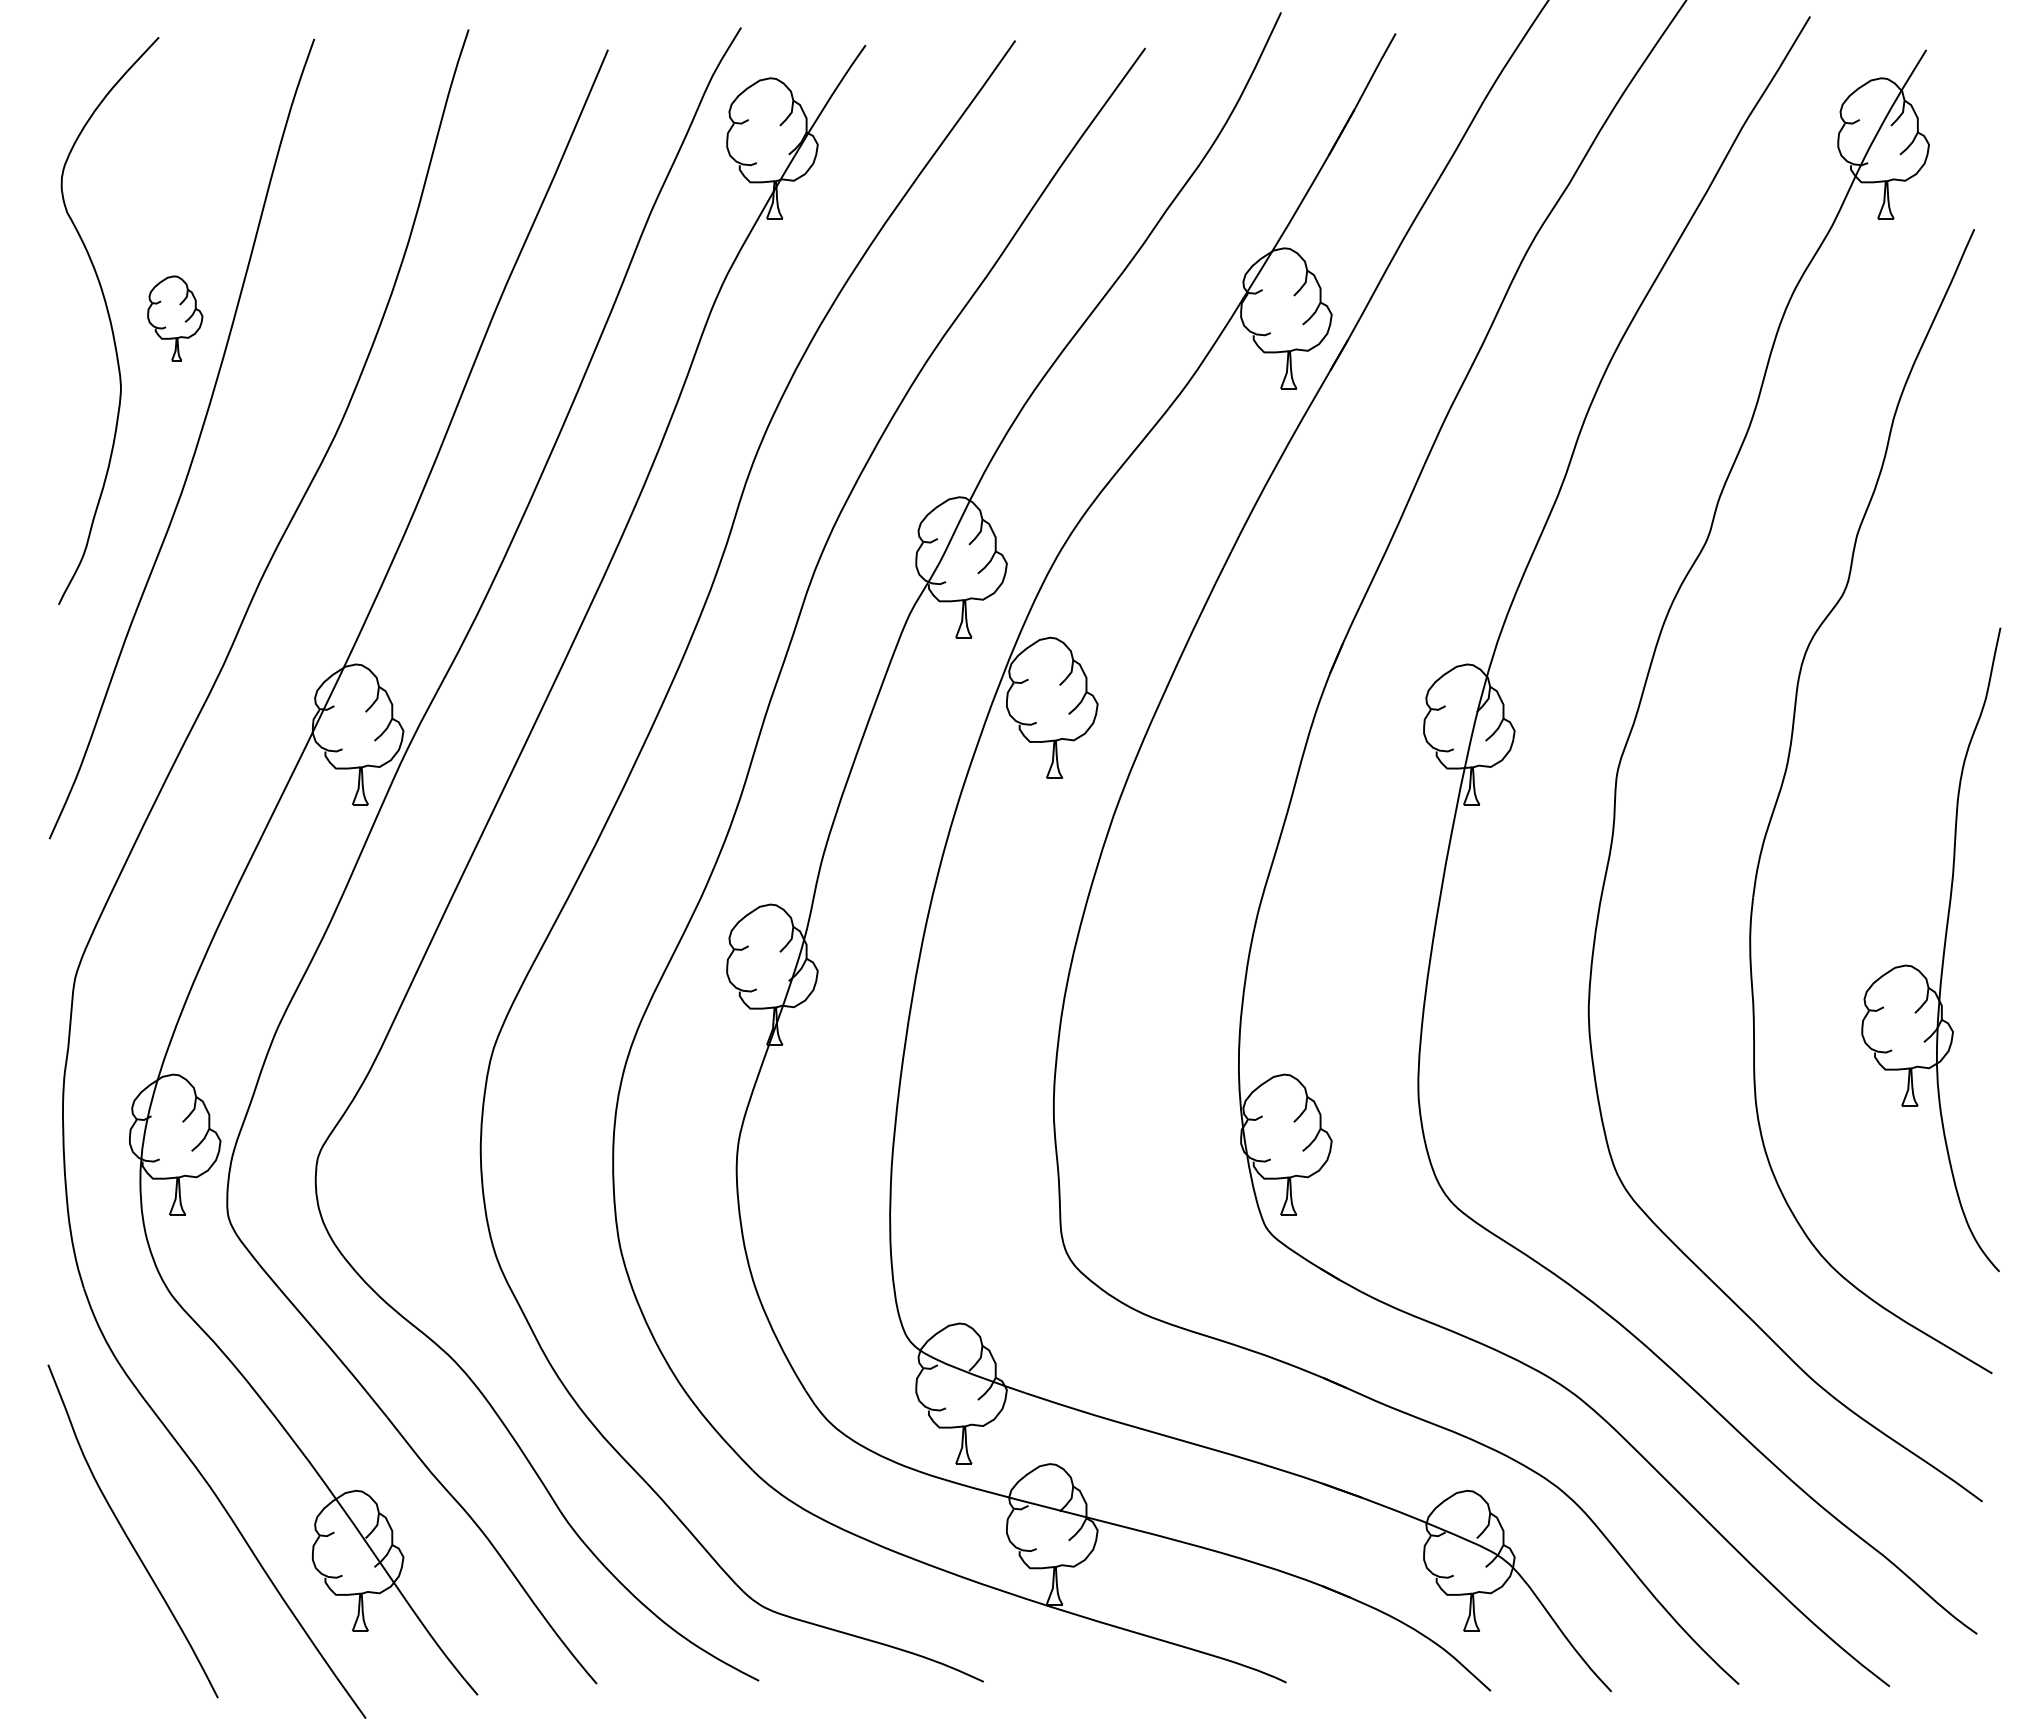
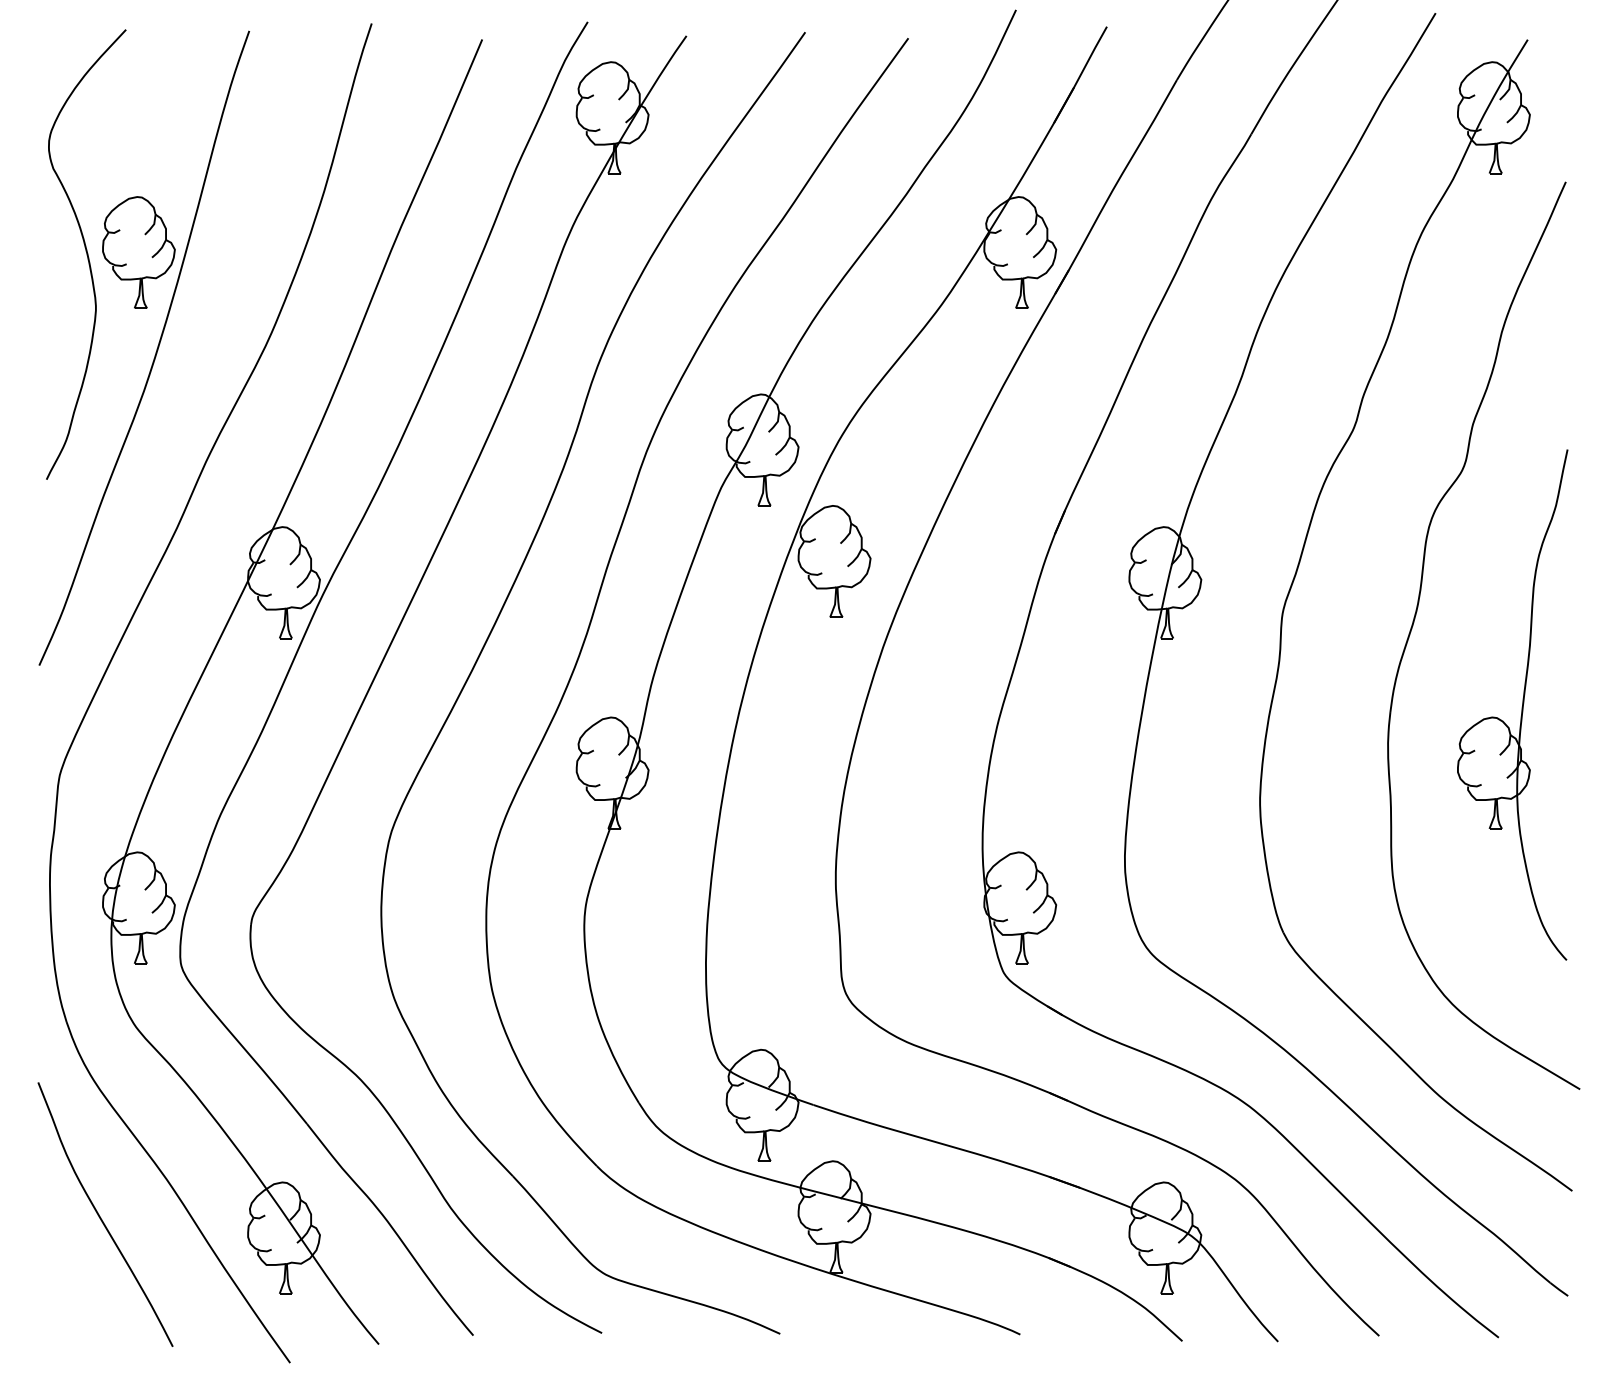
part: (175, 318) -> (139, 252), size x1.67
part: (1943, 949) -> (1522, 704), moved

